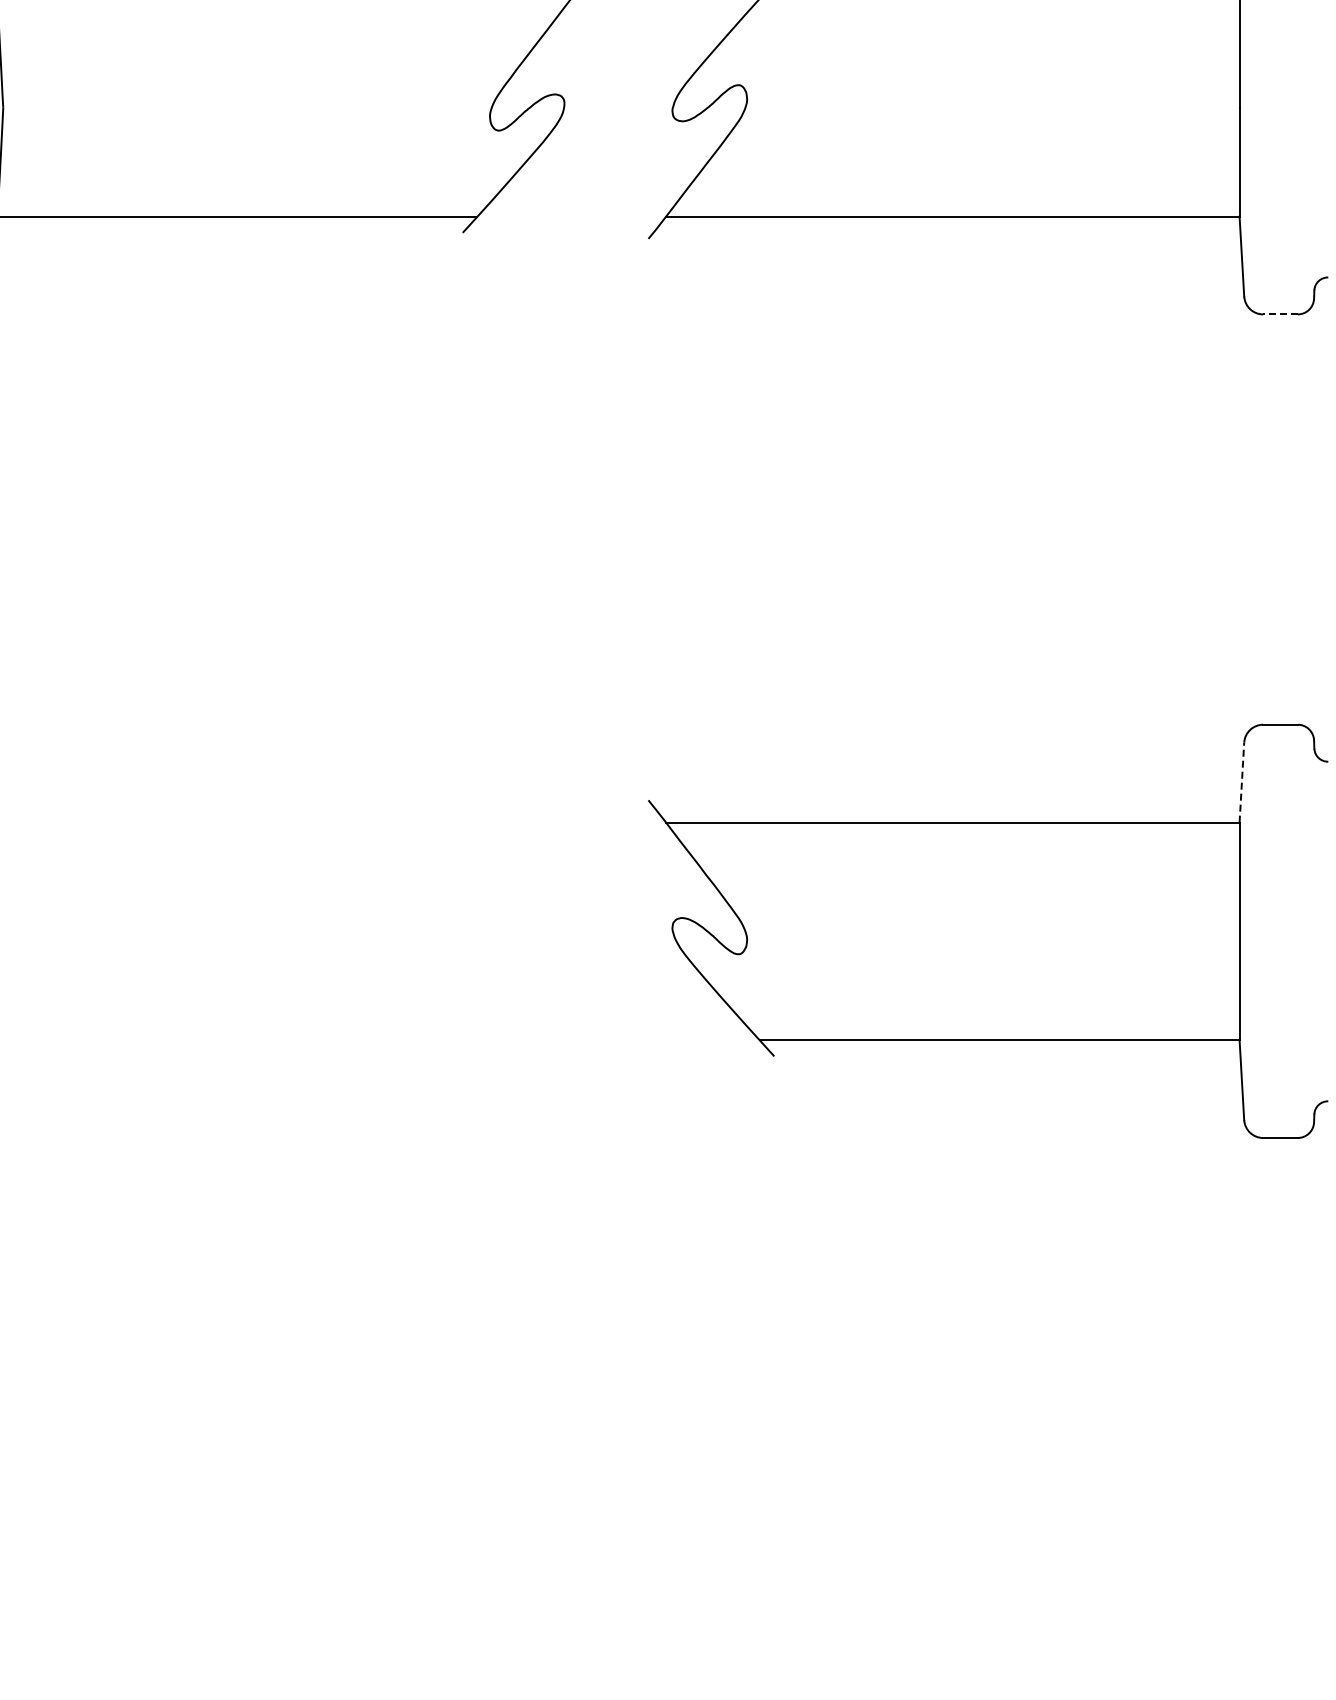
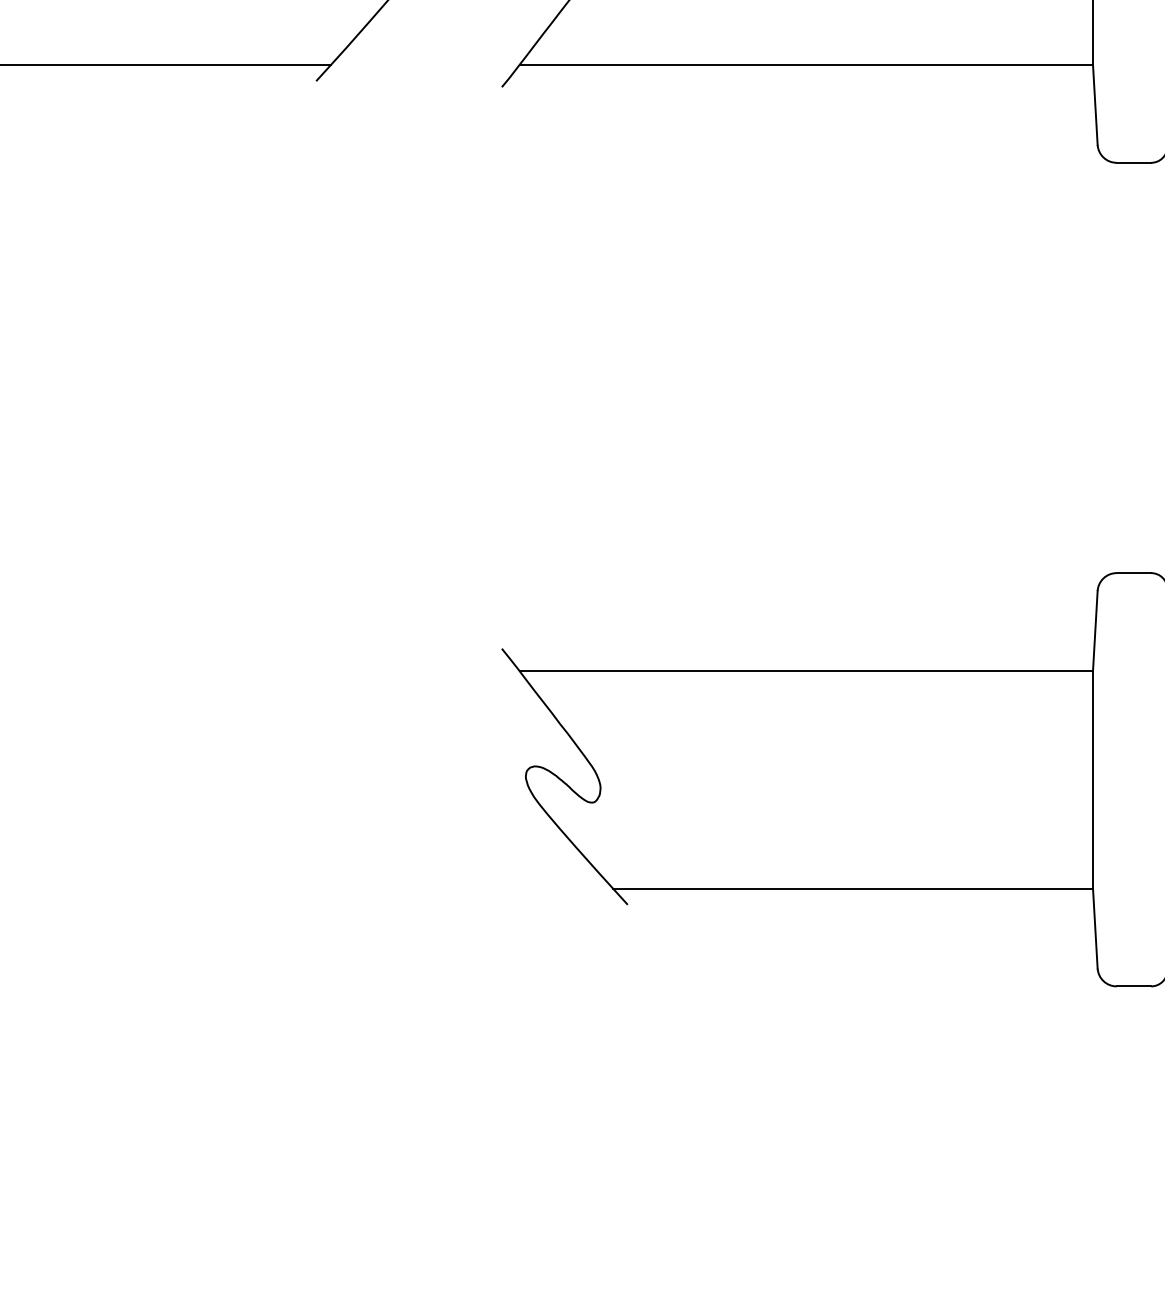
line: (1280, 314) -> (1133, 162), dashed -> solid
line: (1241, 782) -> (1094, 630), dashed -> solid

